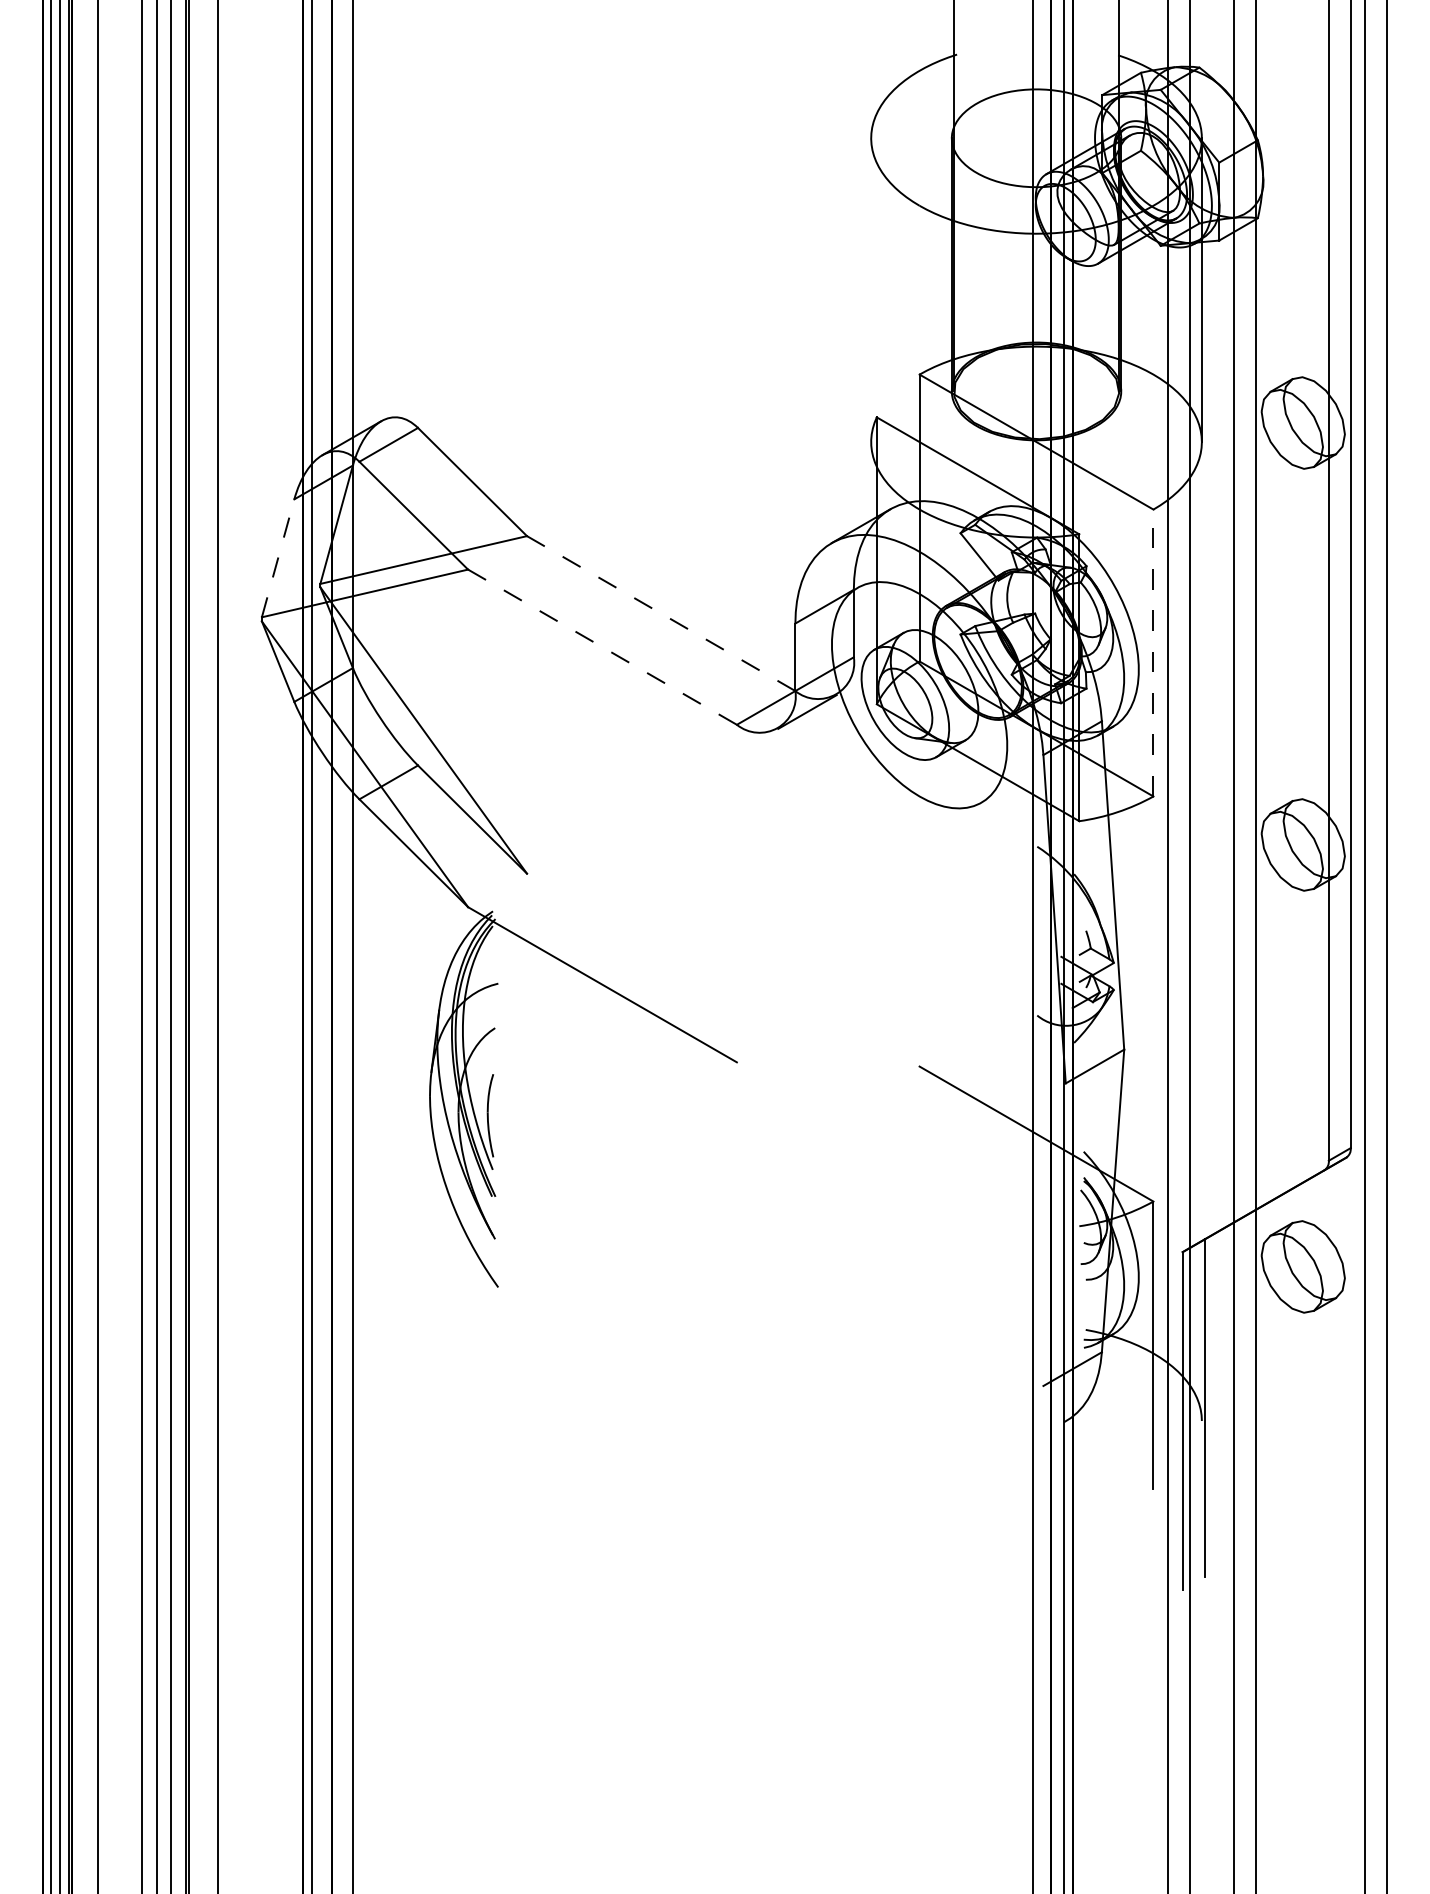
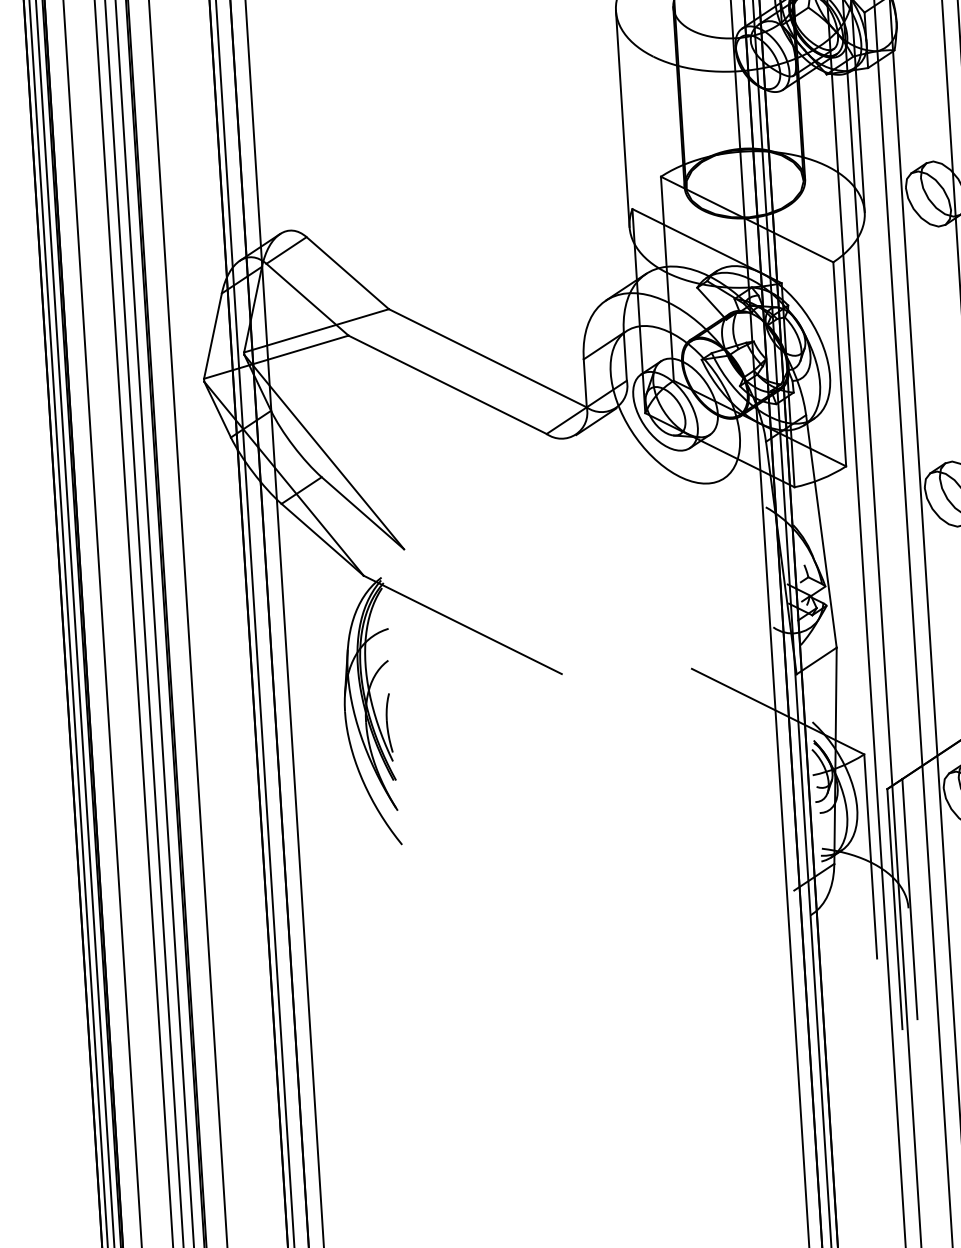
line: (871, 290) -> (622, 119), added
line: (278, 557) -> (213, 335), dashed -> solid
line: (661, 613) -> (488, 358), dashed -> solid
line: (602, 647) -> (447, 385), dashed -> solid
line: (1153, 652) -> (839, 363), dashed -> solid

